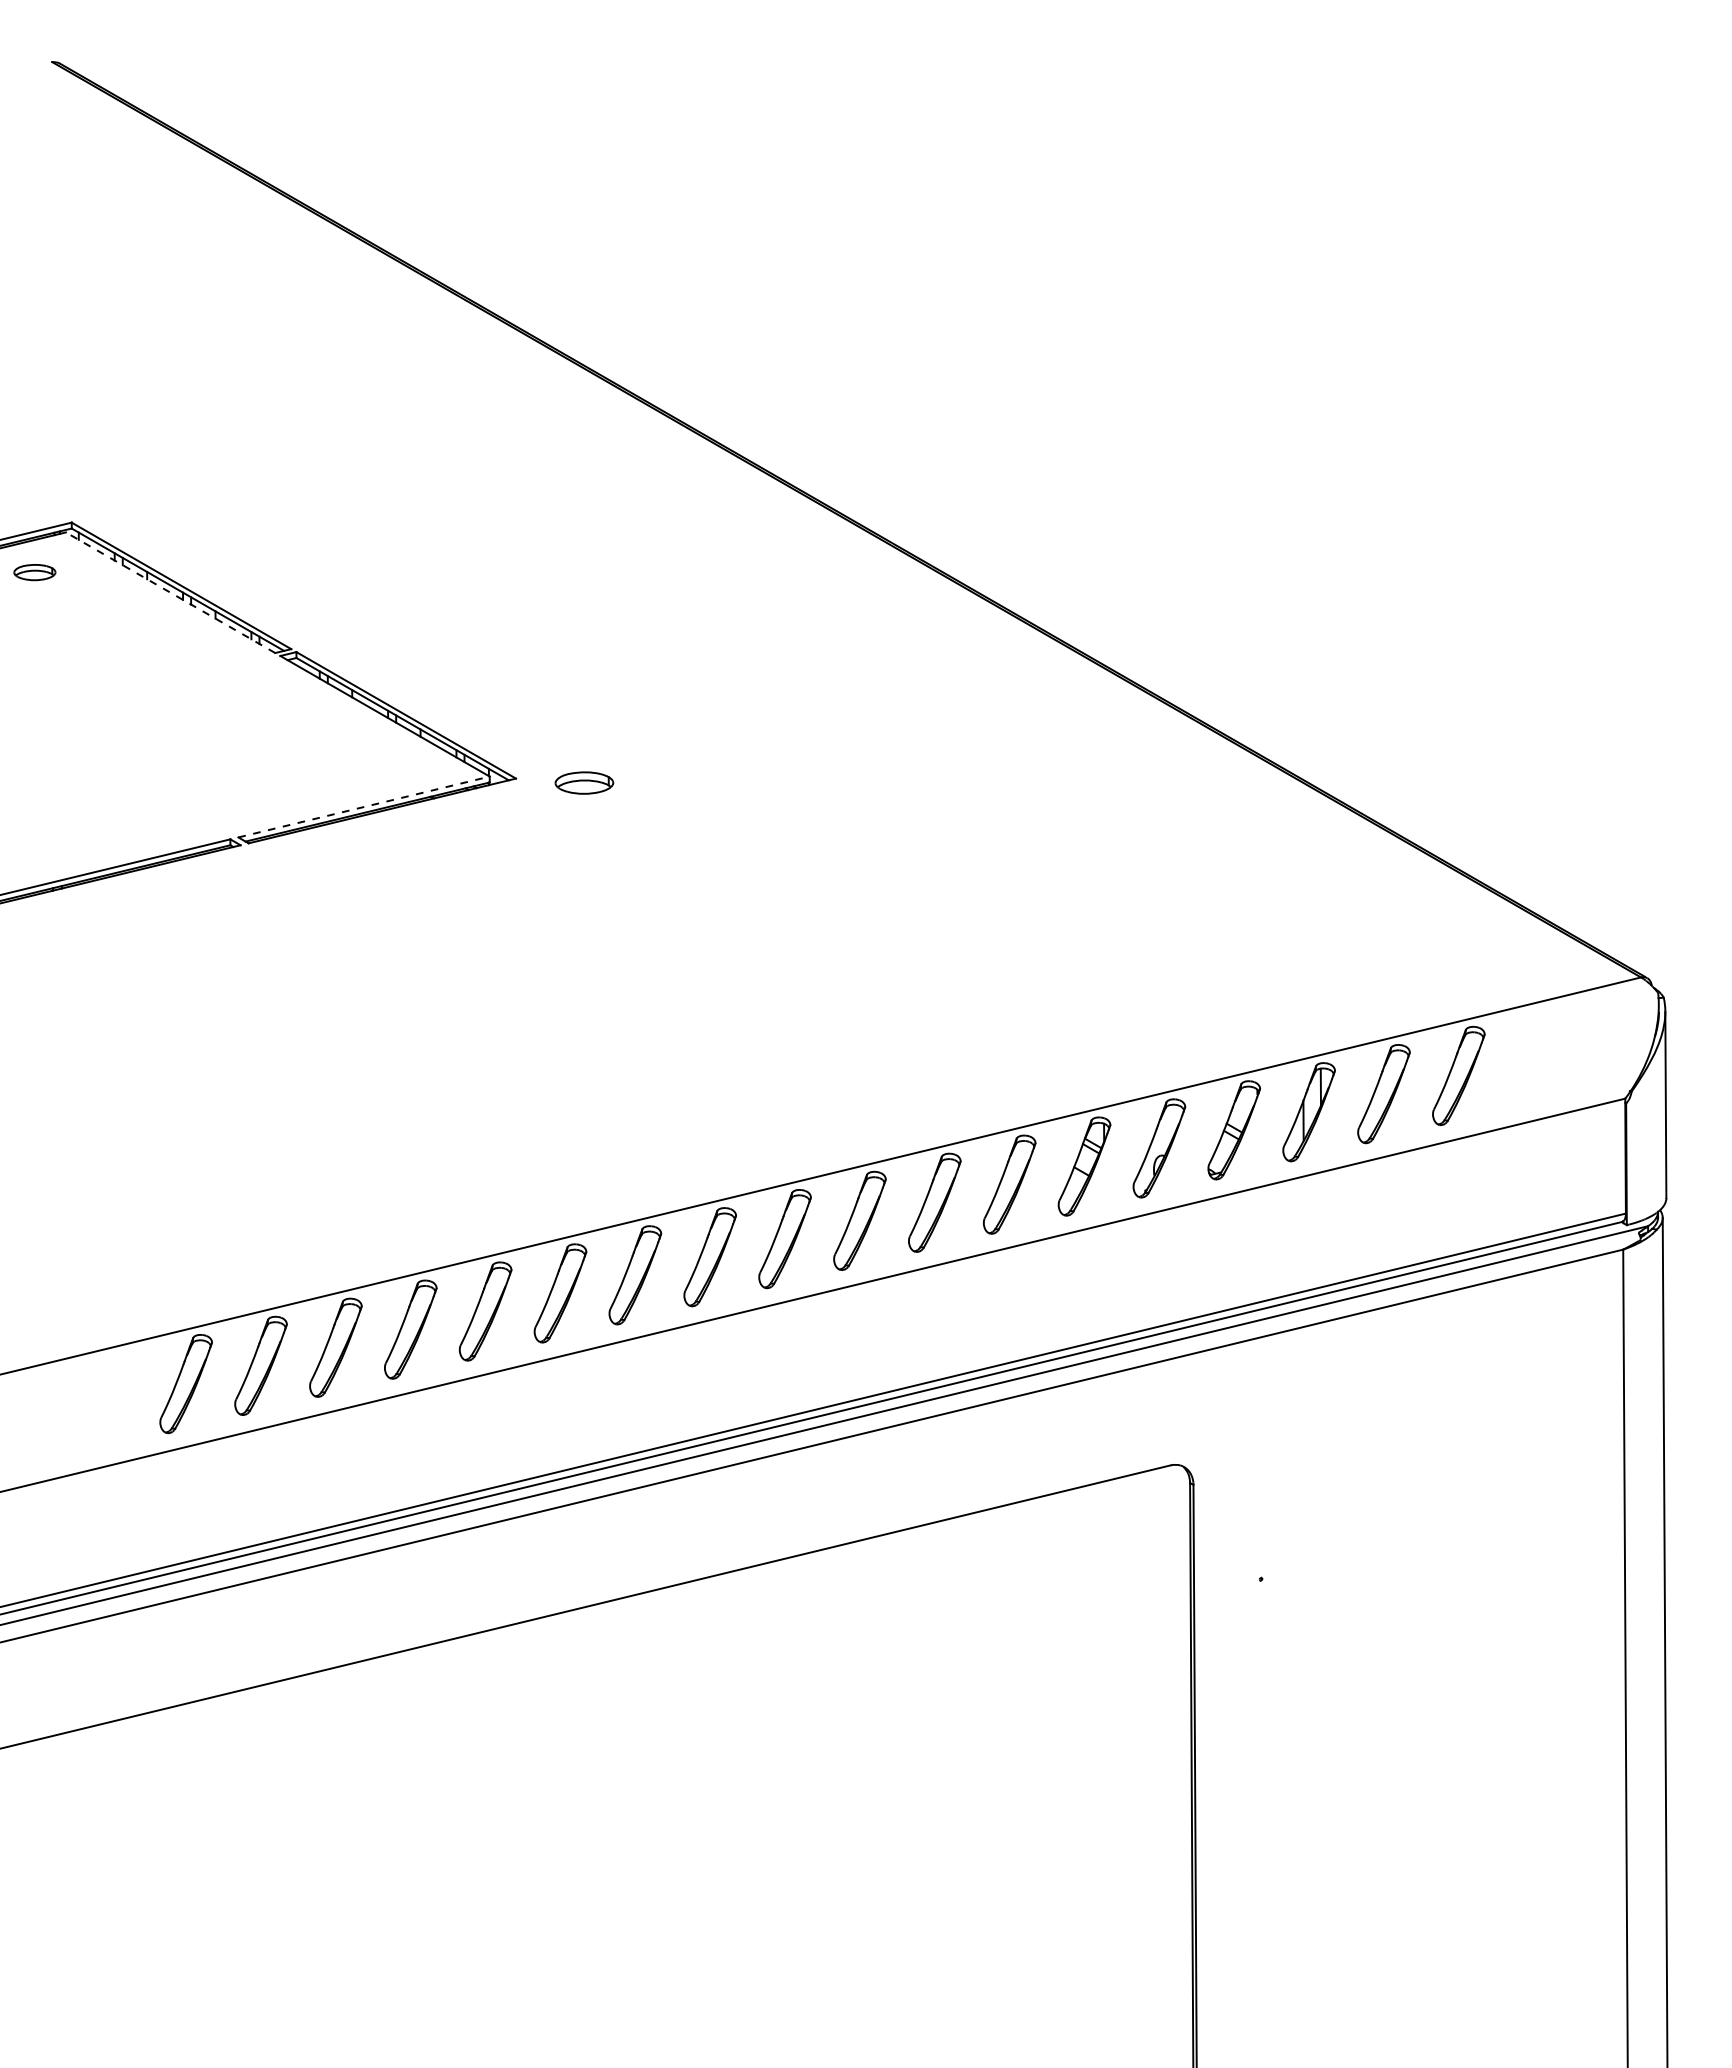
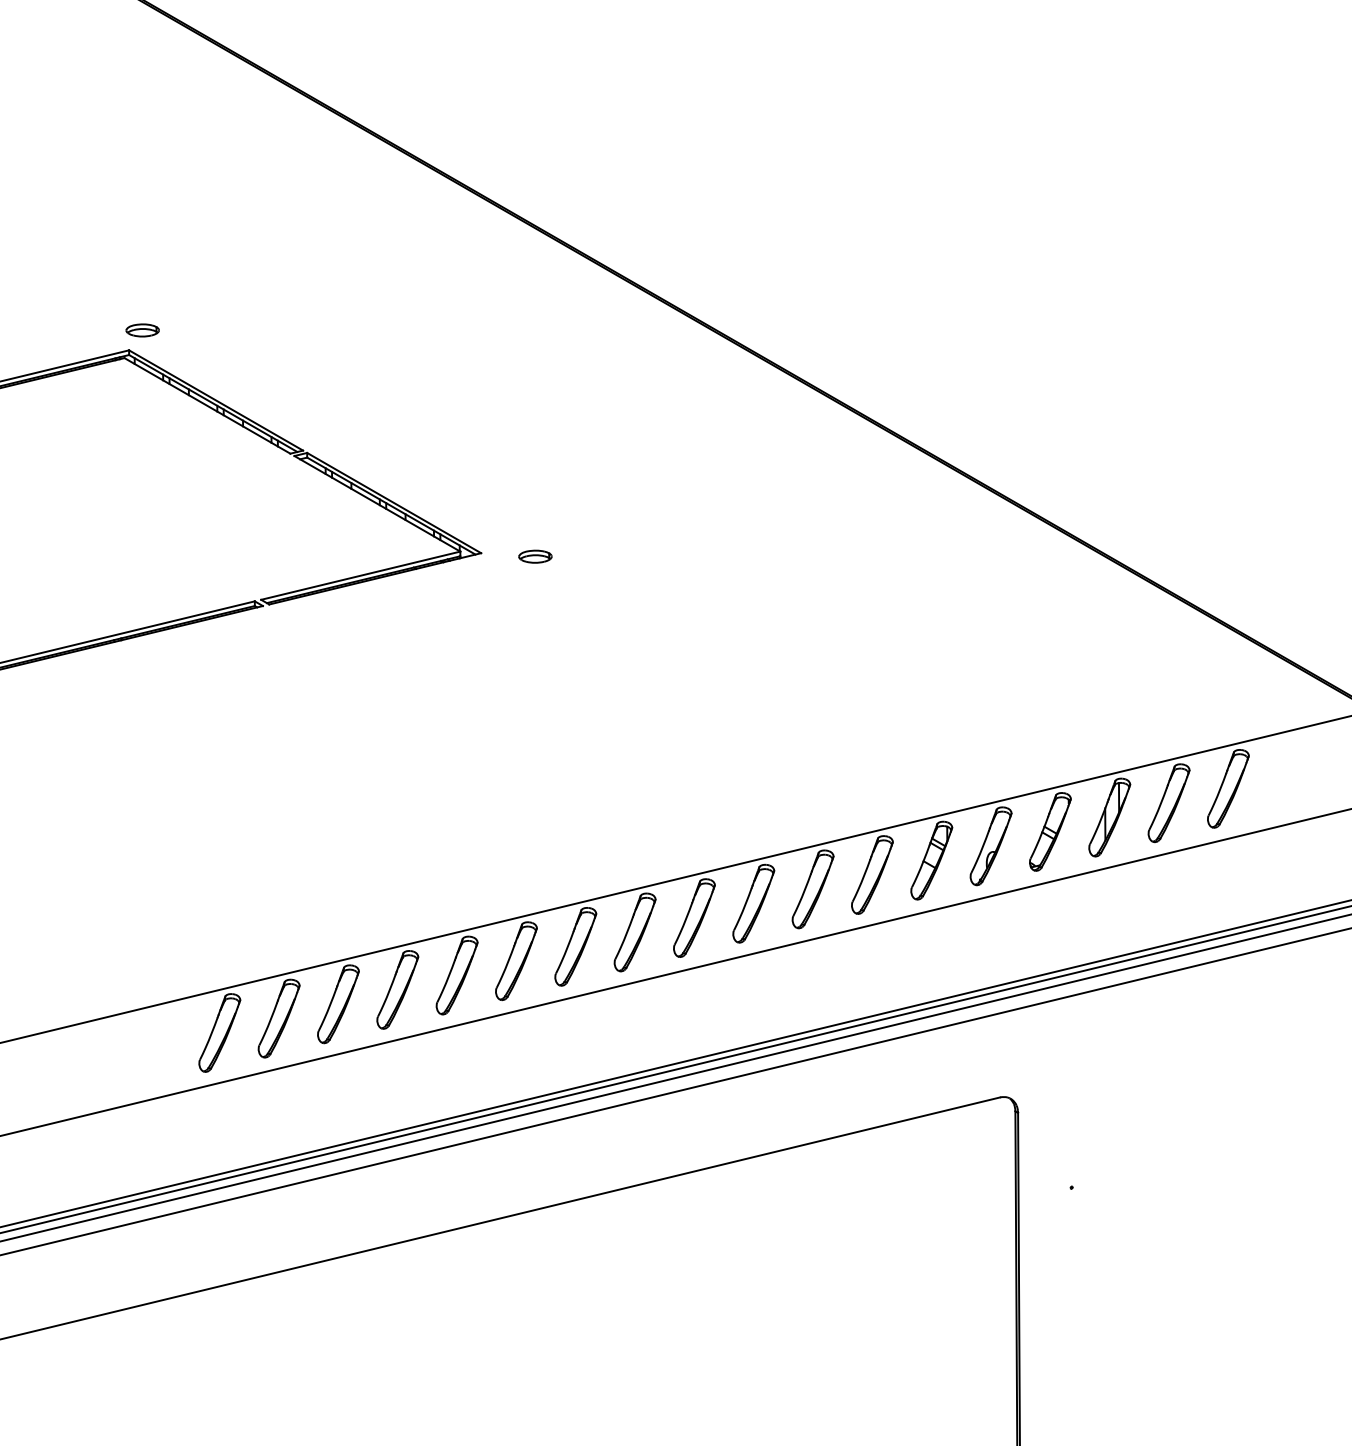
part: (34, 572) -> (142, 330), moved
line: (170, 592) -> (207, 405), dashed -> solid
part: (584, 782) -> (535, 556), size x0.71
line: (364, 806) -> (361, 575), dashed -> solid

